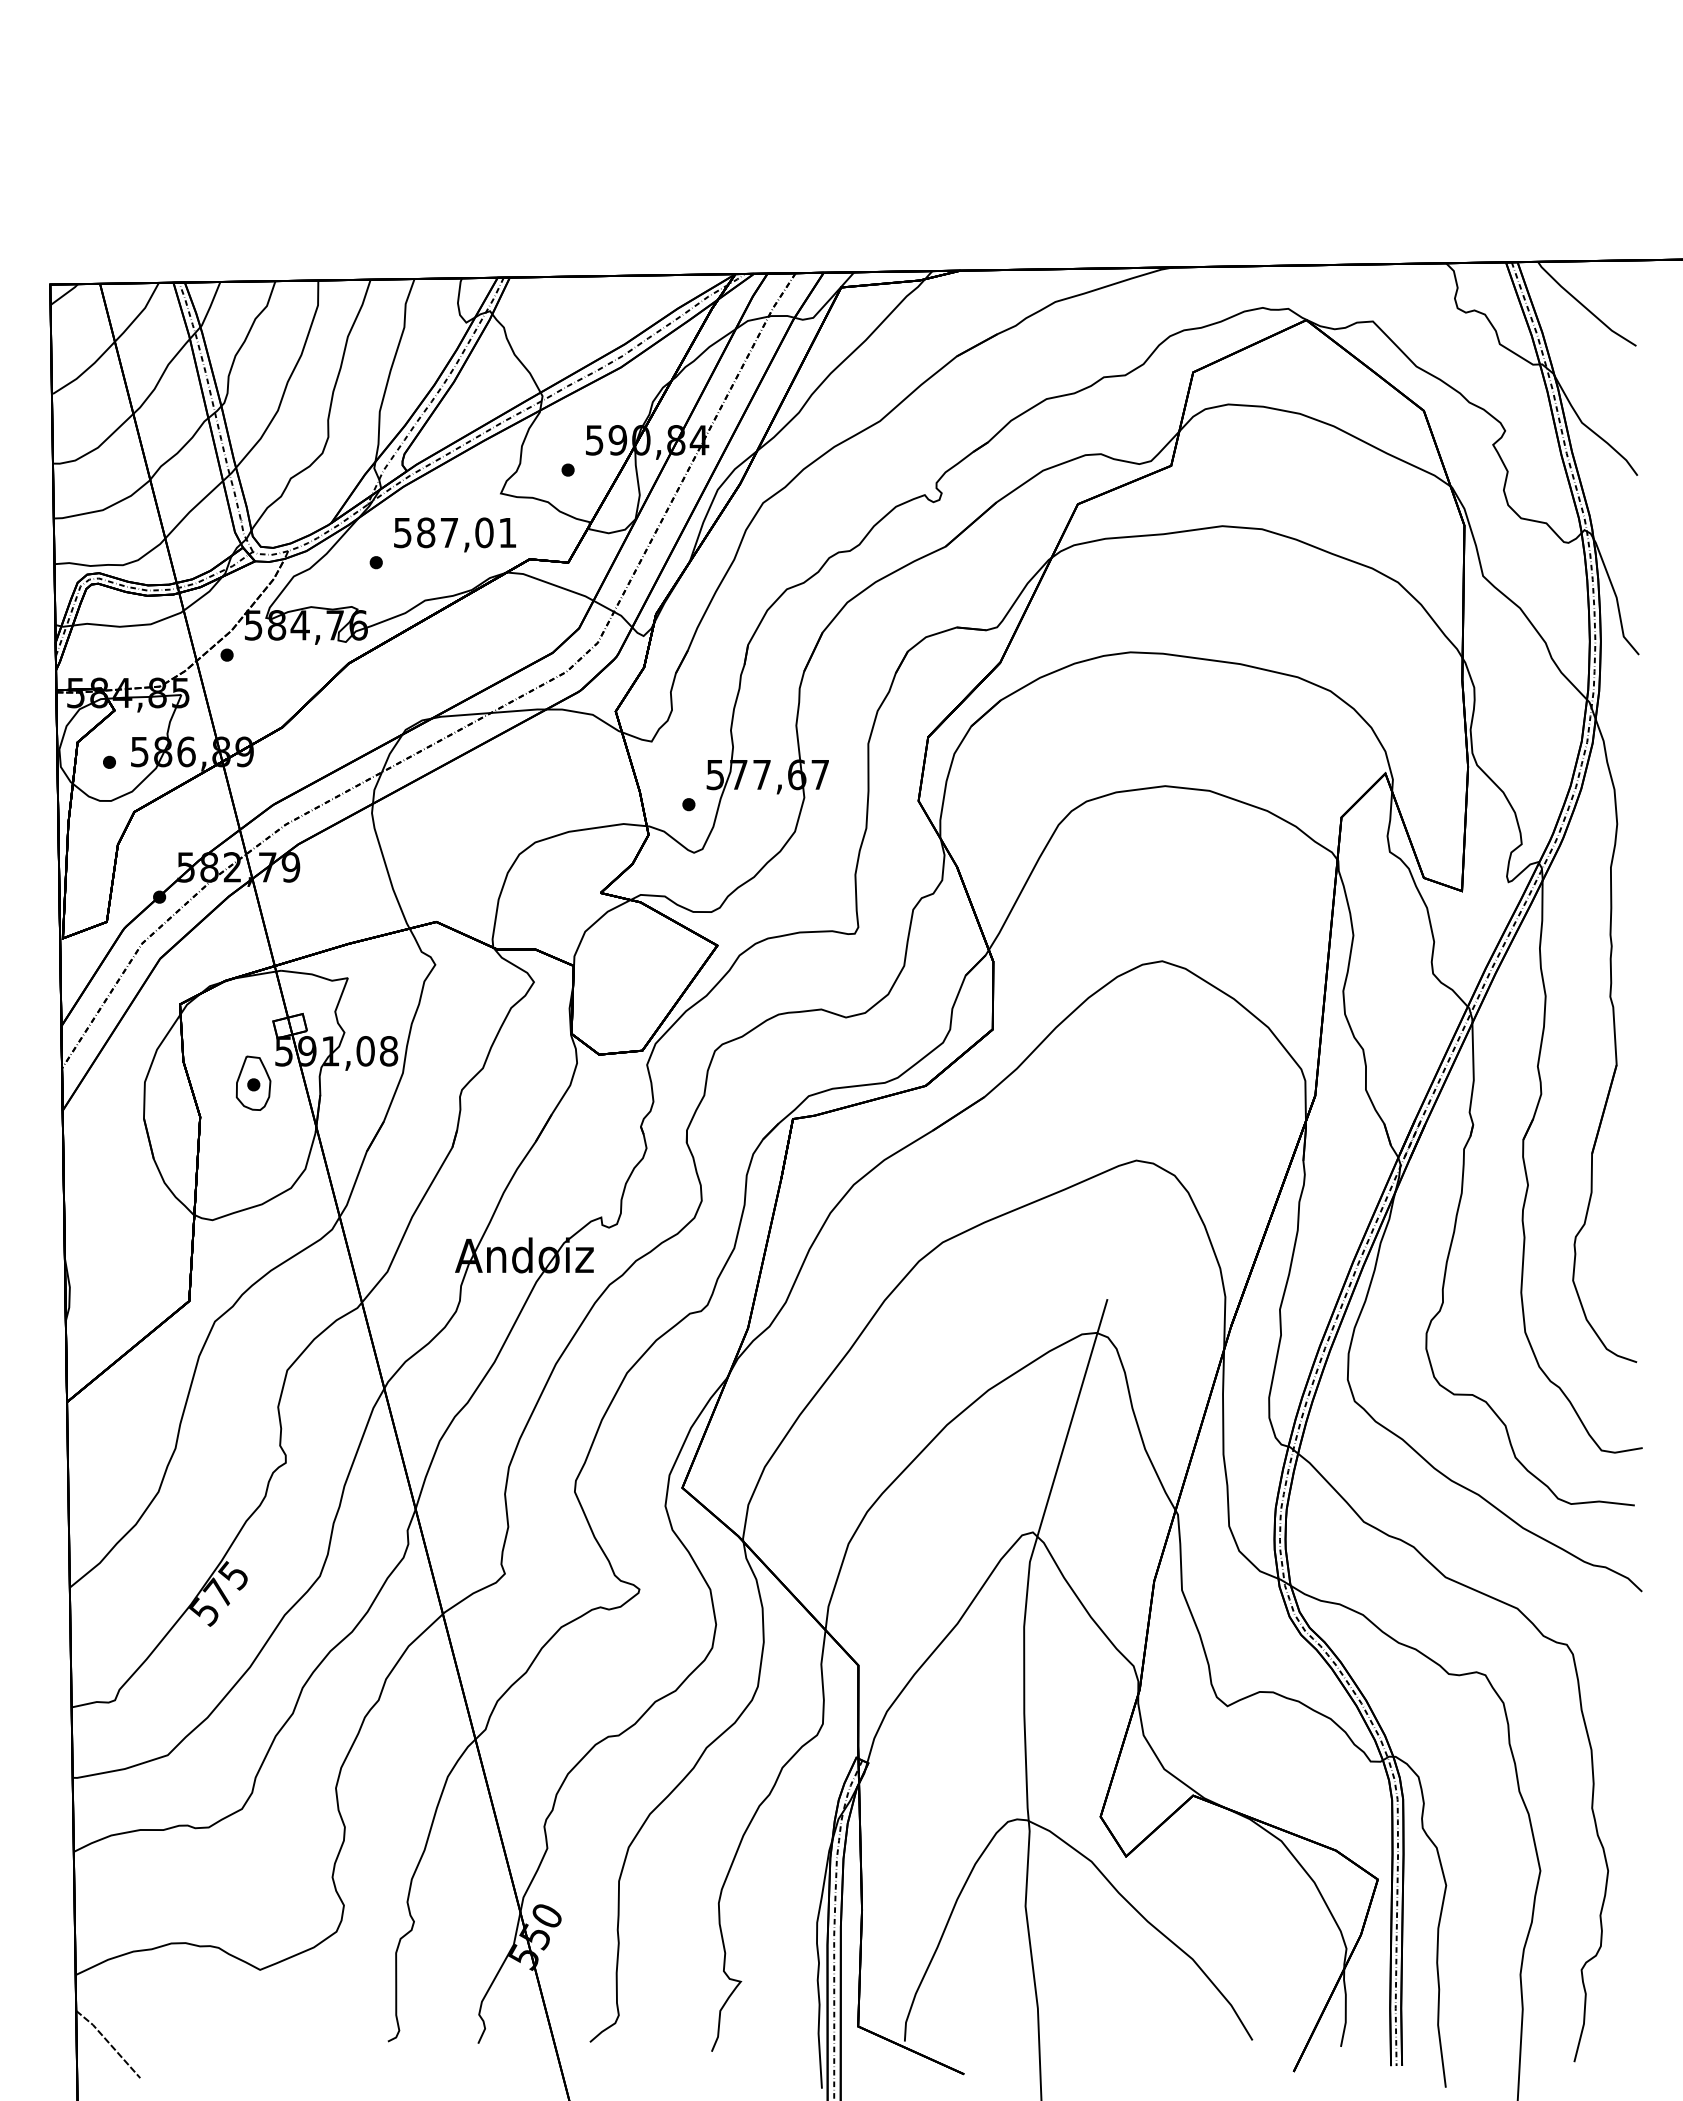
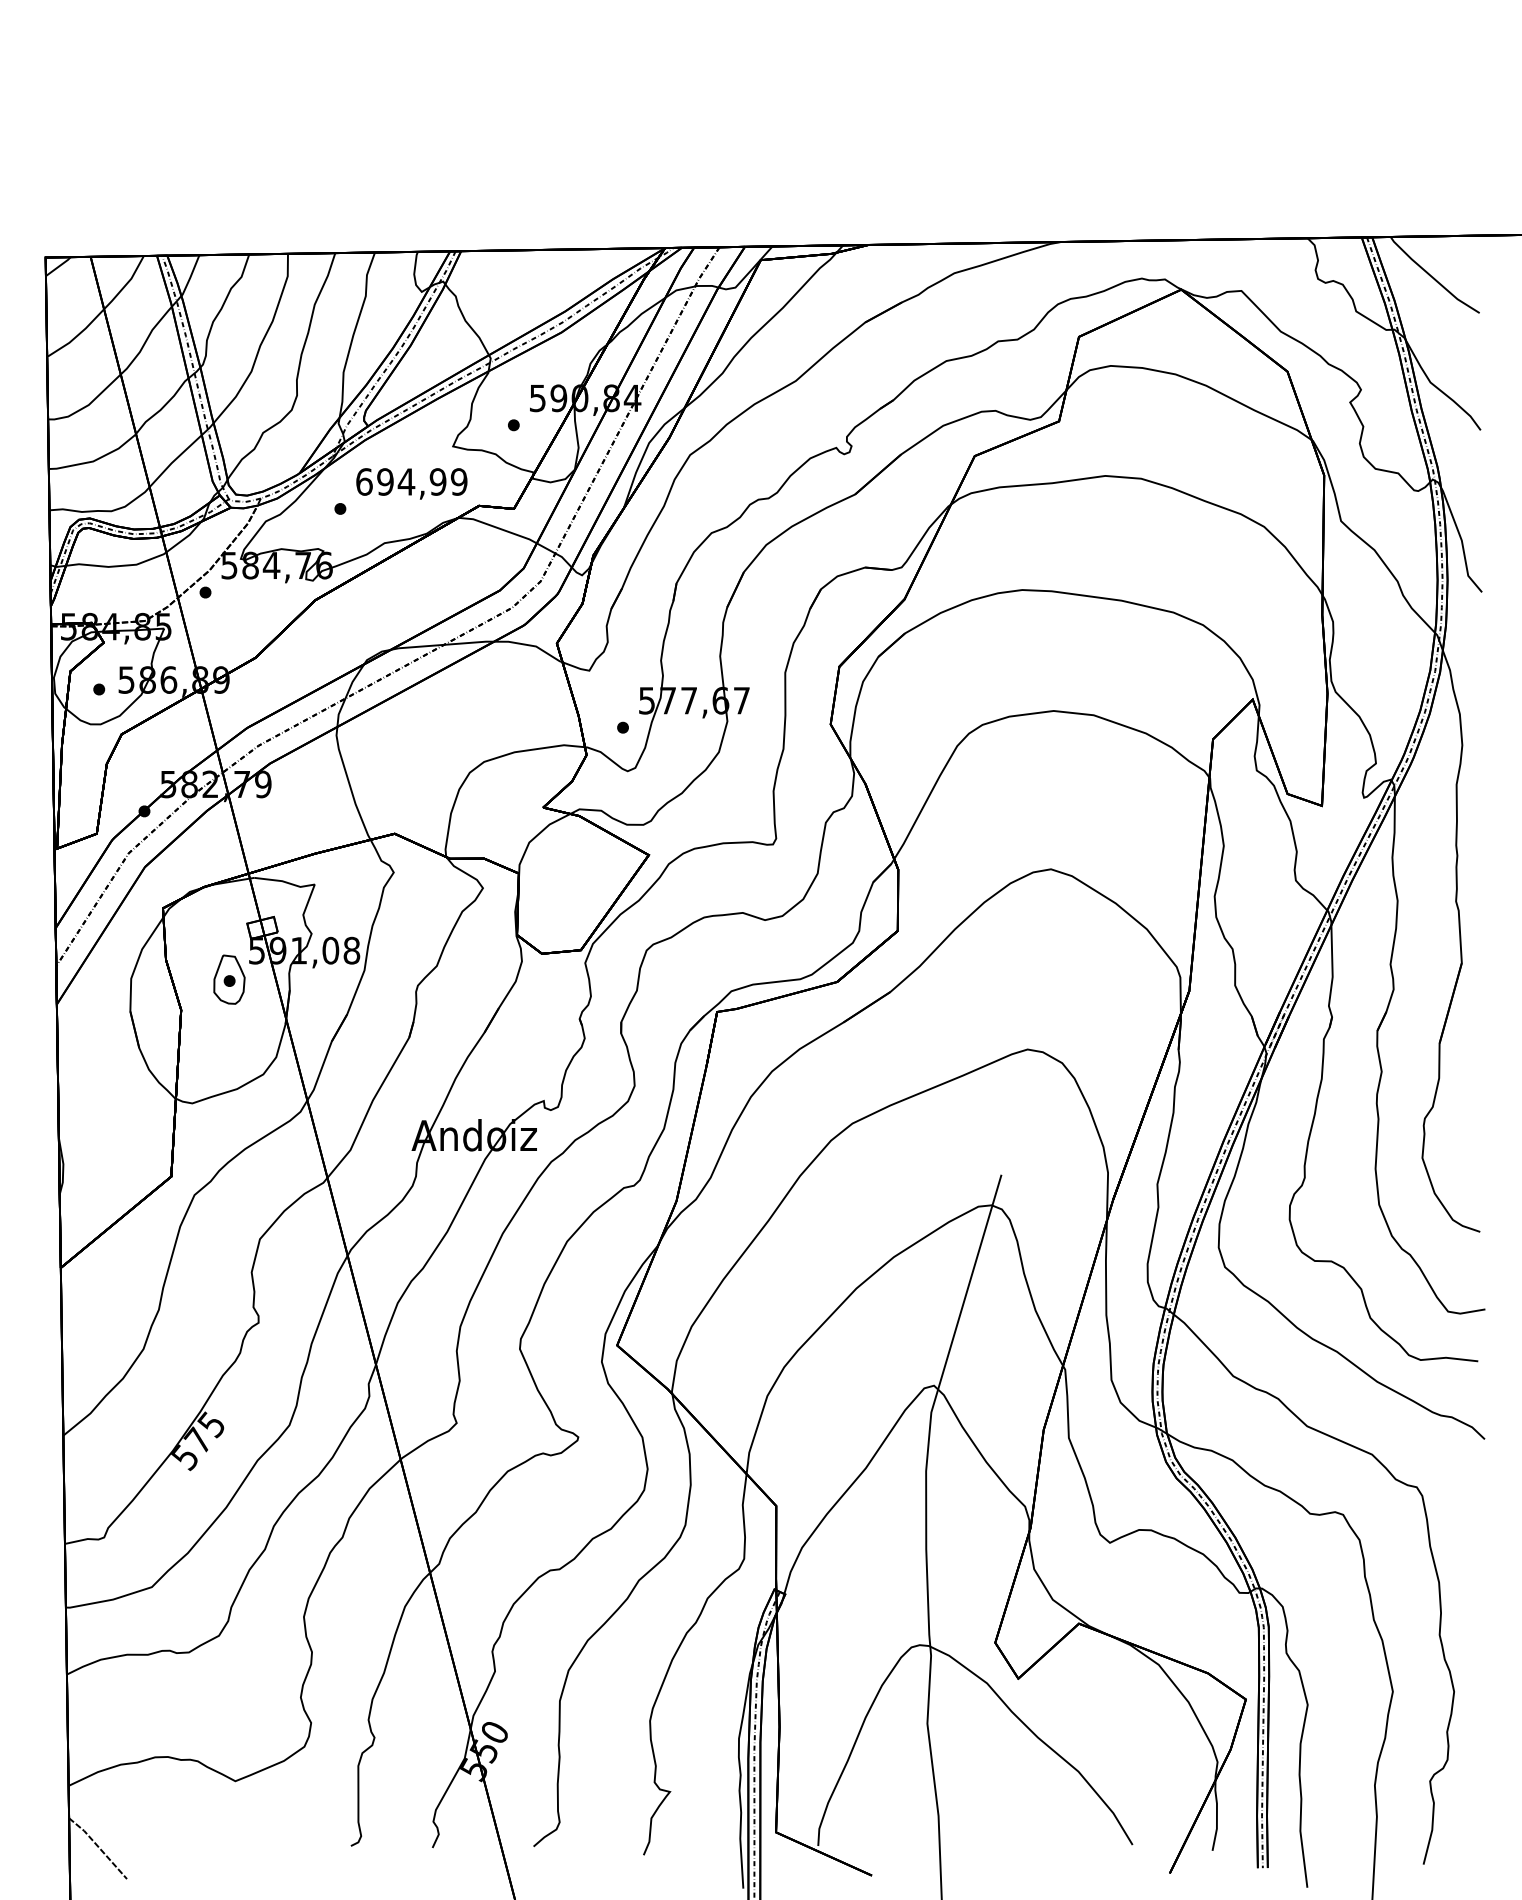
text: (454, 532) -> (411, 481), 587,01 -> 694,99

